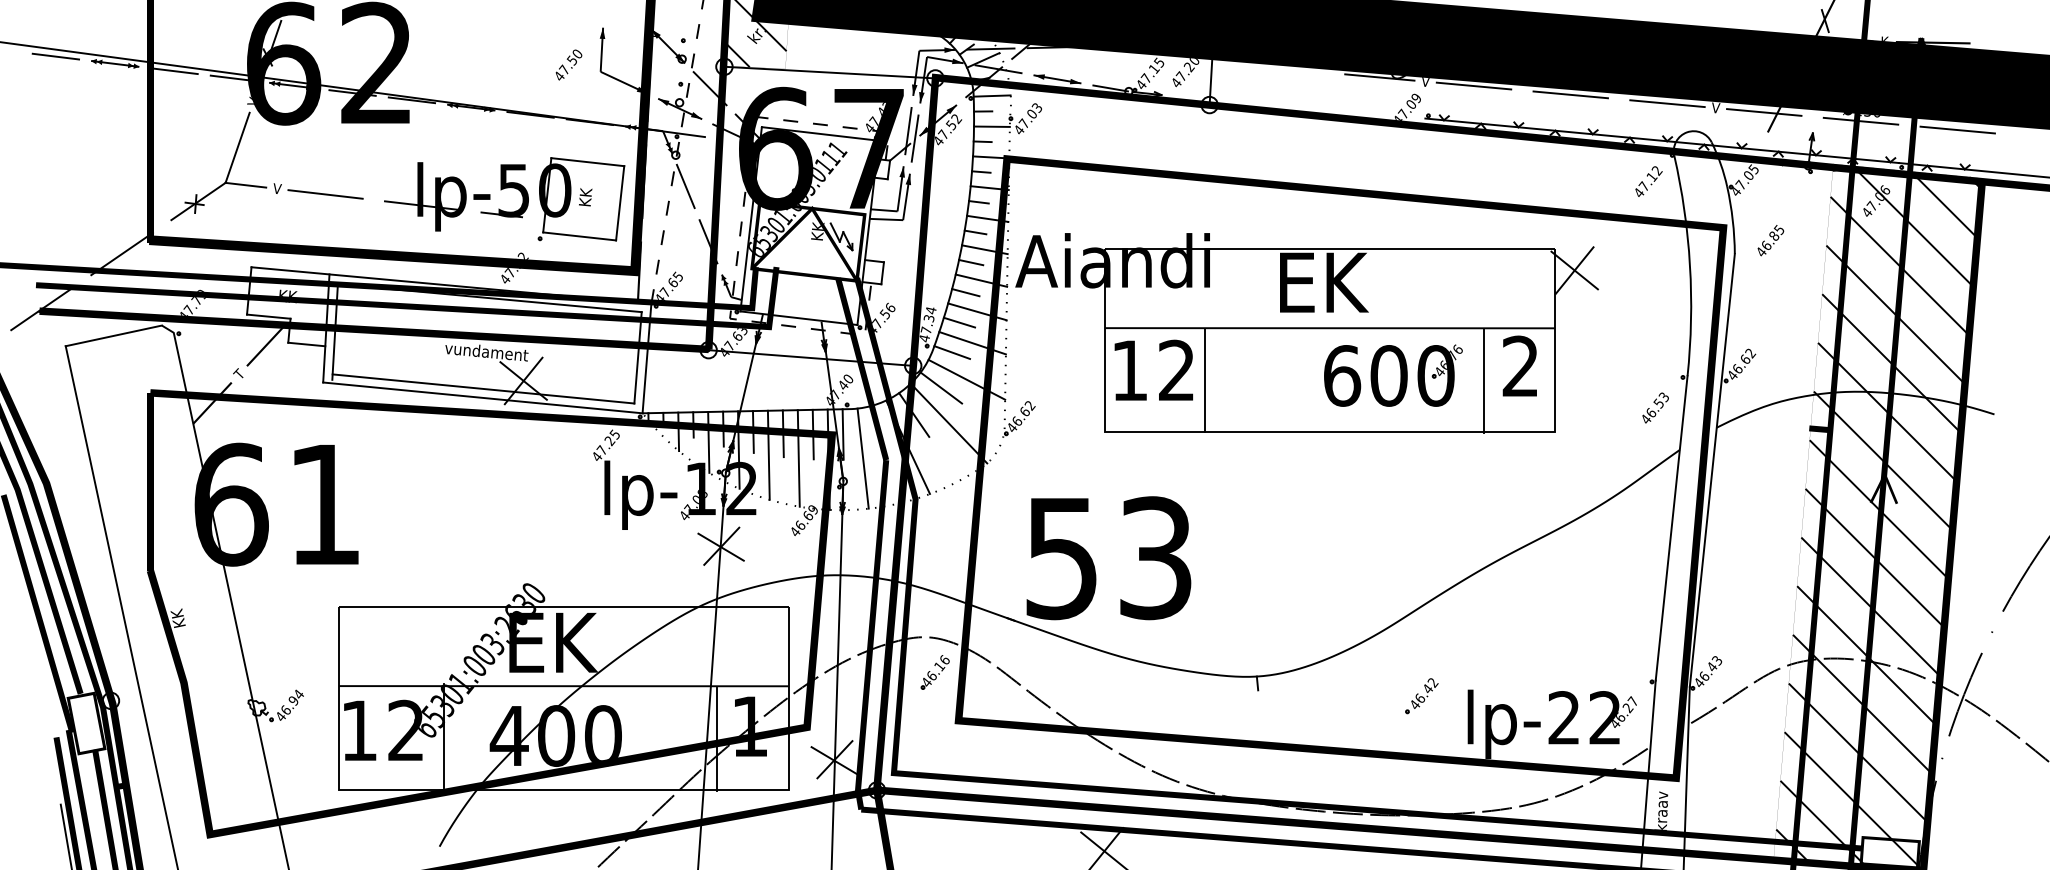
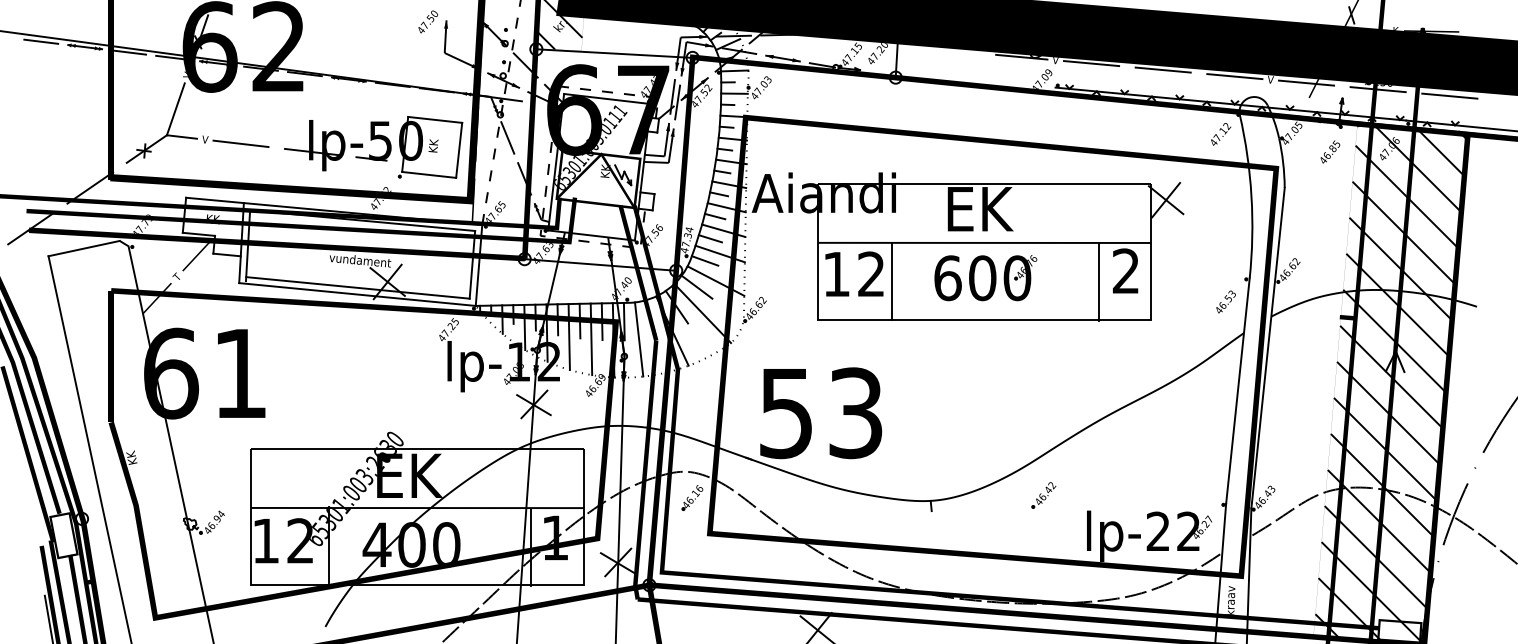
text: (567, 64) -> (427, 21), moved
text: (1770, 239) -> (1330, 151), moved
part: (1392, 376) -> (985, 278), moved
part: (1421, 696) -> (1043, 495), moved

